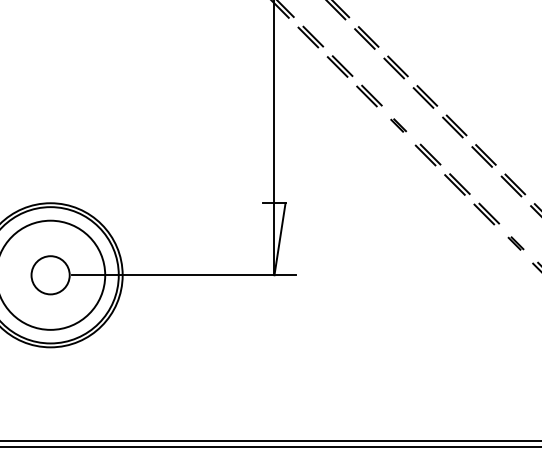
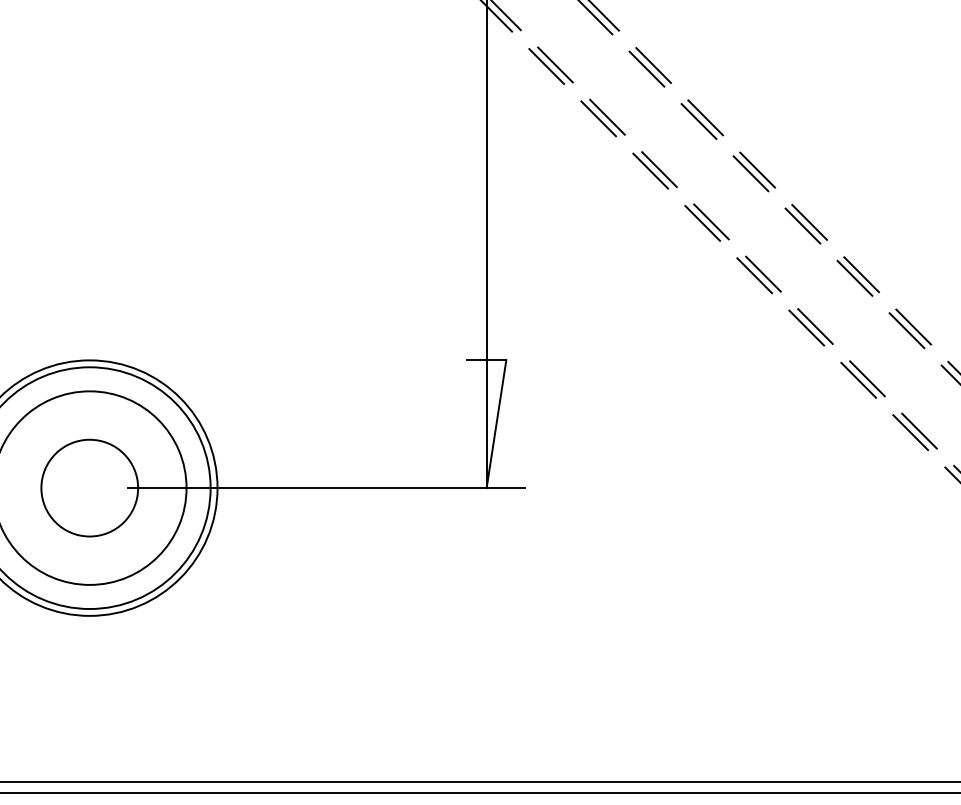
part: (398, 125) -> (706, 222), size x1.67
part: (515, 243) -> (914, 431), size x1.67
circle: (50, 275) -> (89, 488), size x1.43

